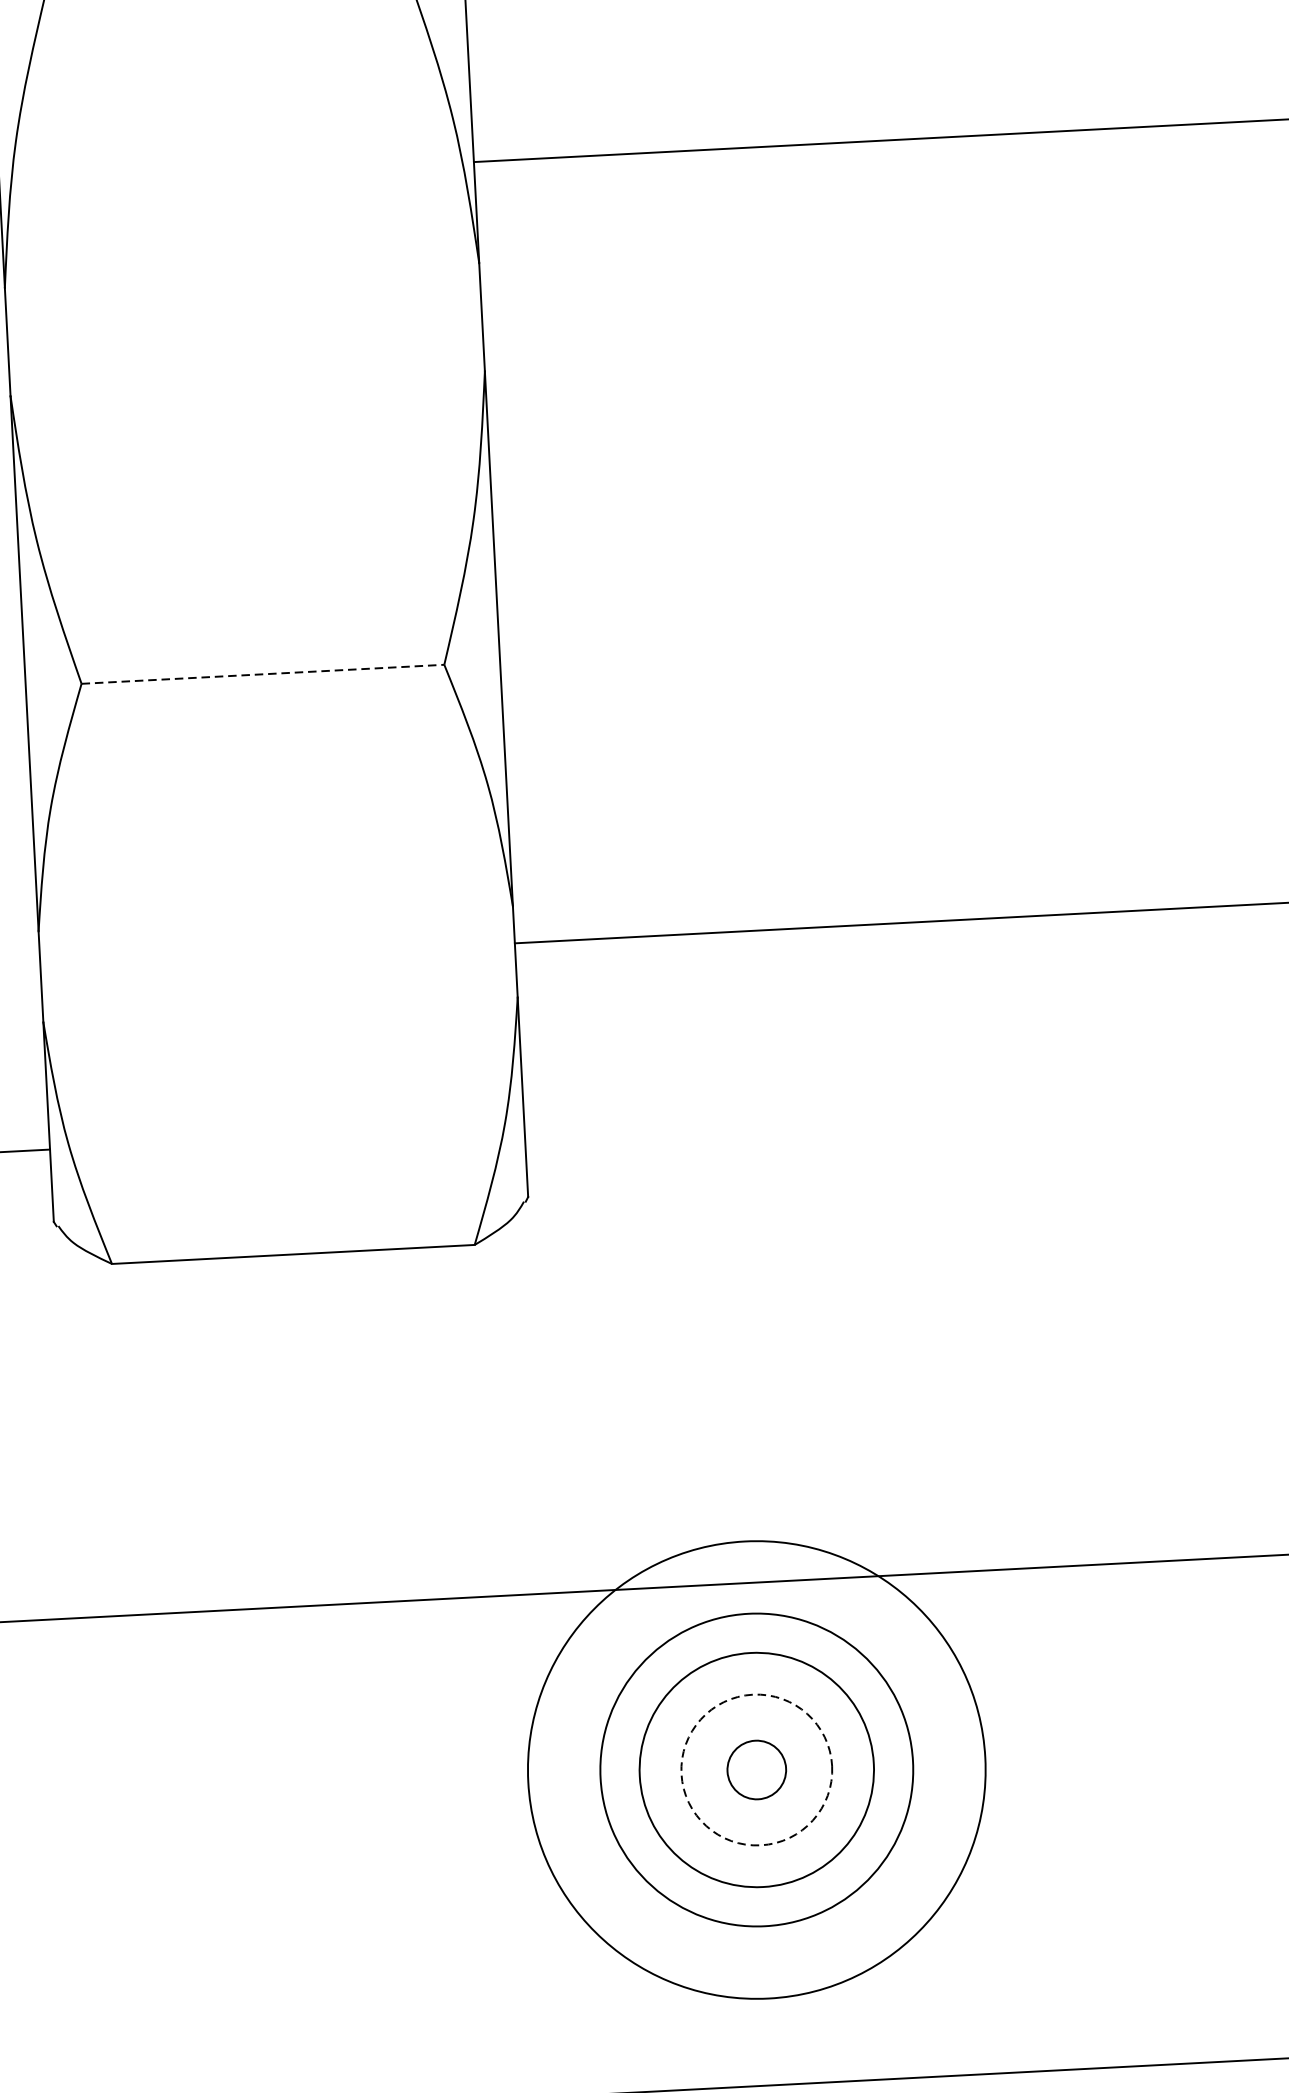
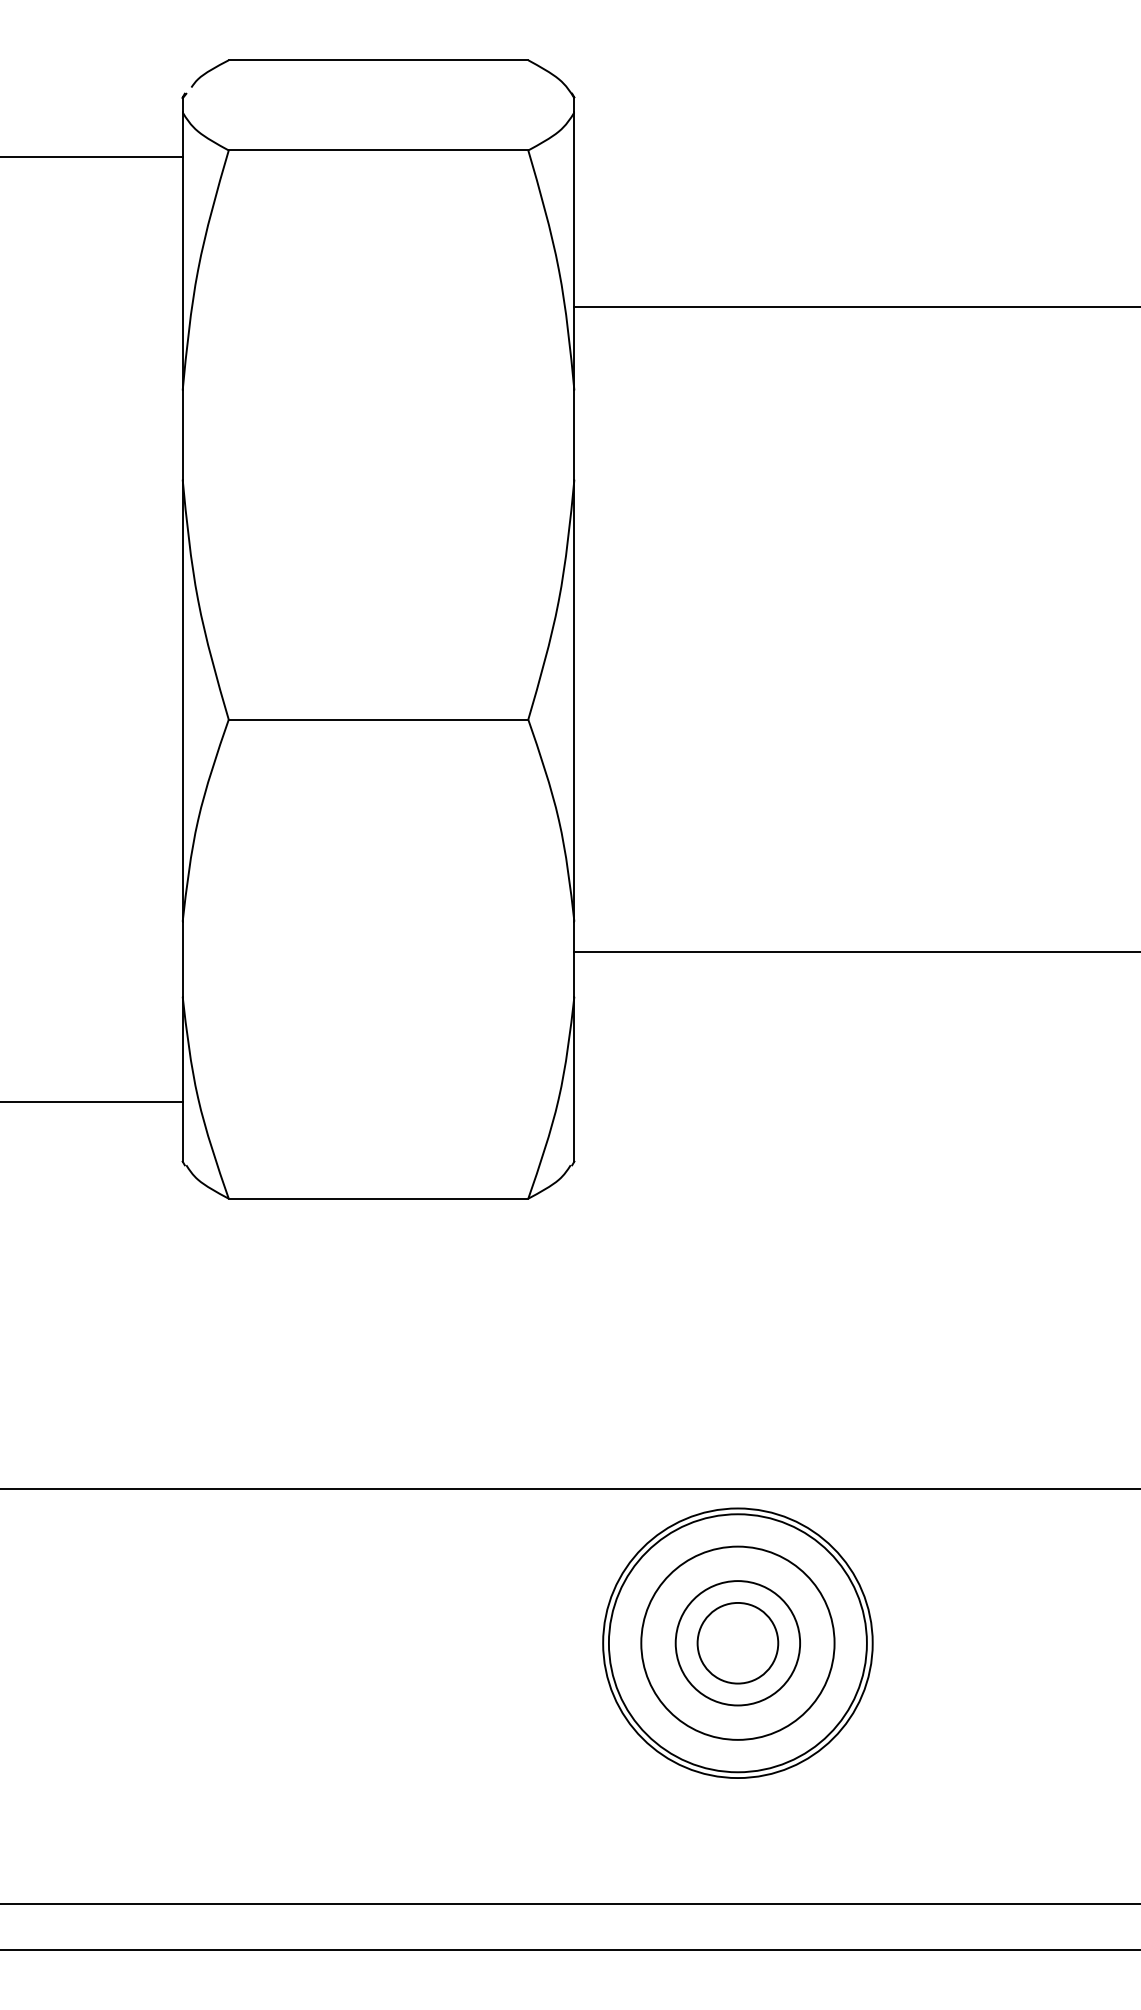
line: (262, 674) -> (378, 719), dashed -> solid
circle: (756, 1769) -> (737, 1642), size x1.67
circle: (756, 1770) -> (737, 1643), dashed -> solid
circle: (756, 1770) -> (737, 1643), size x0.71

